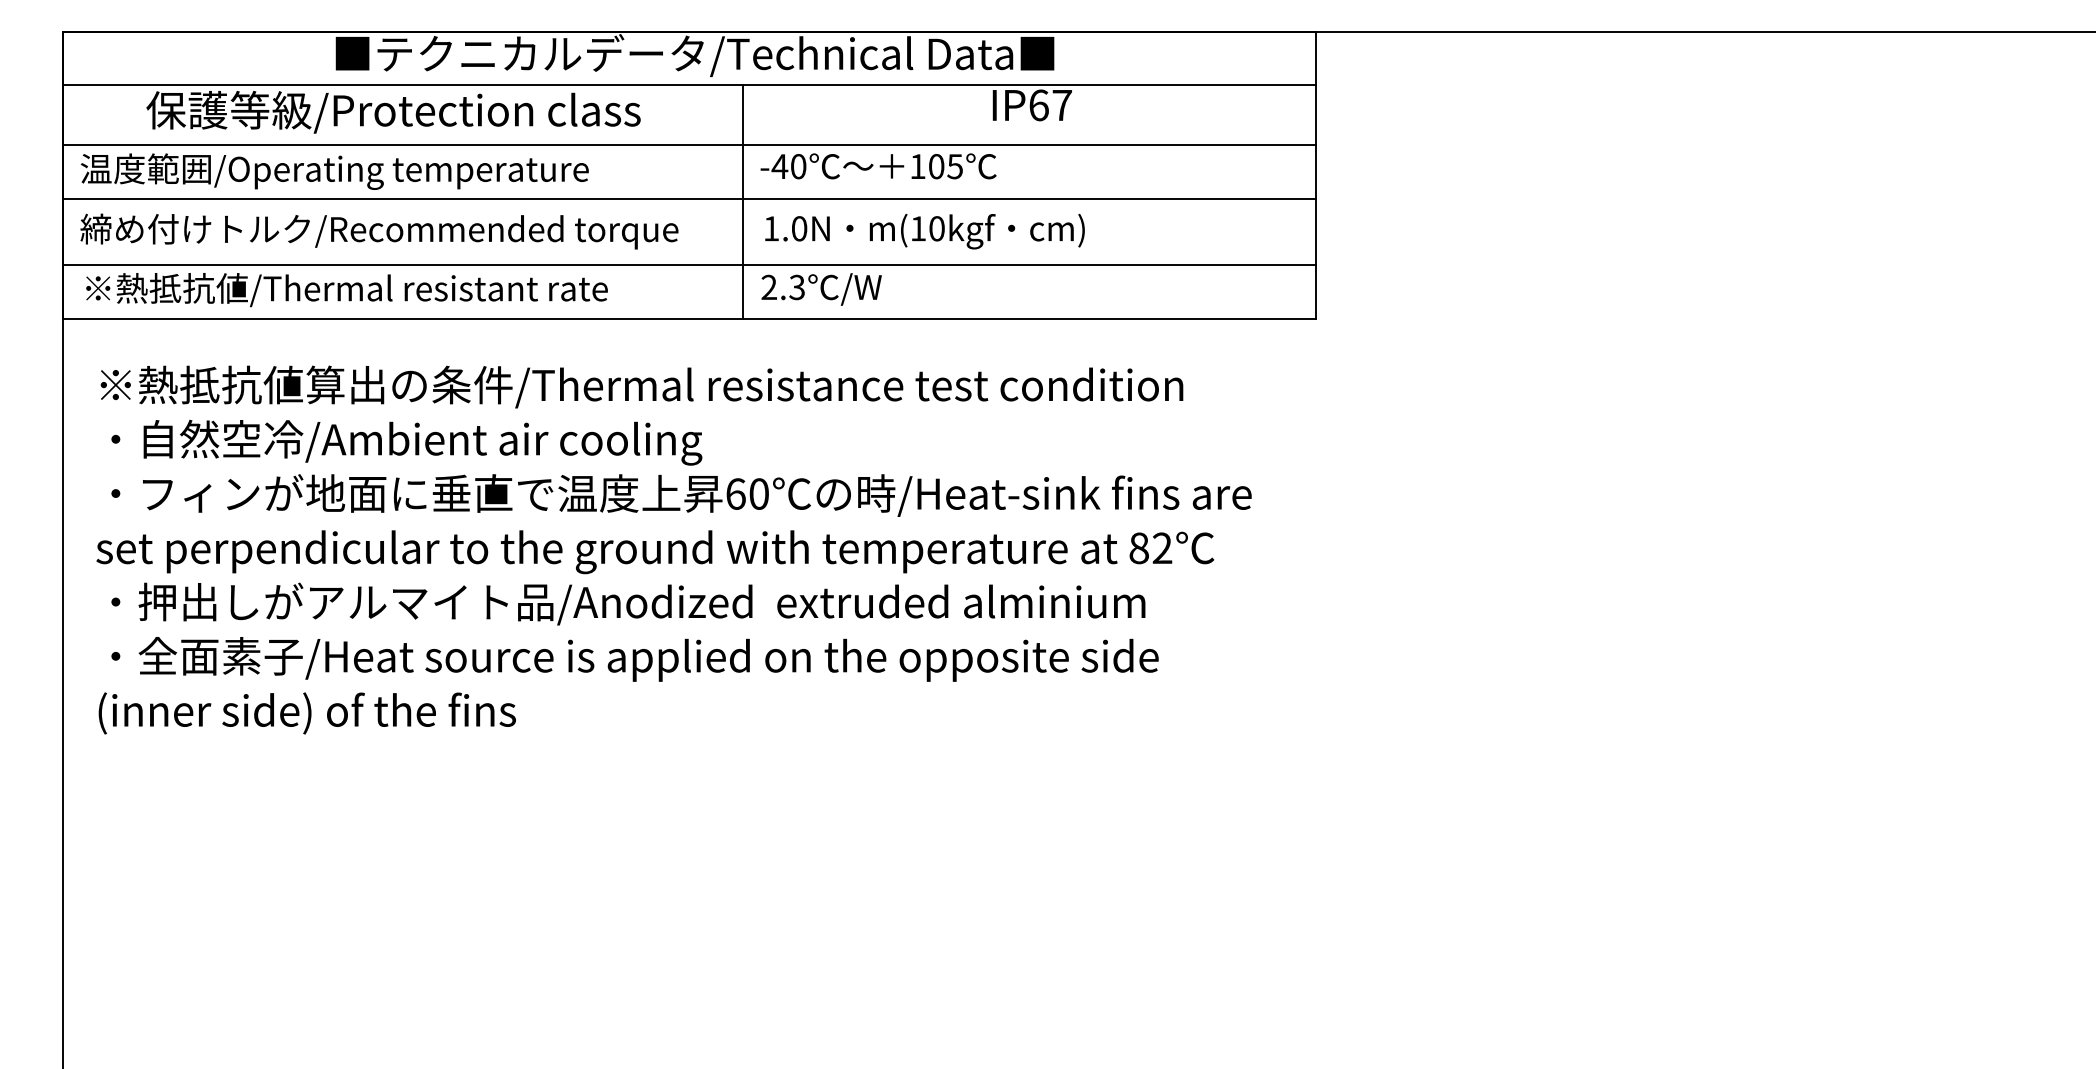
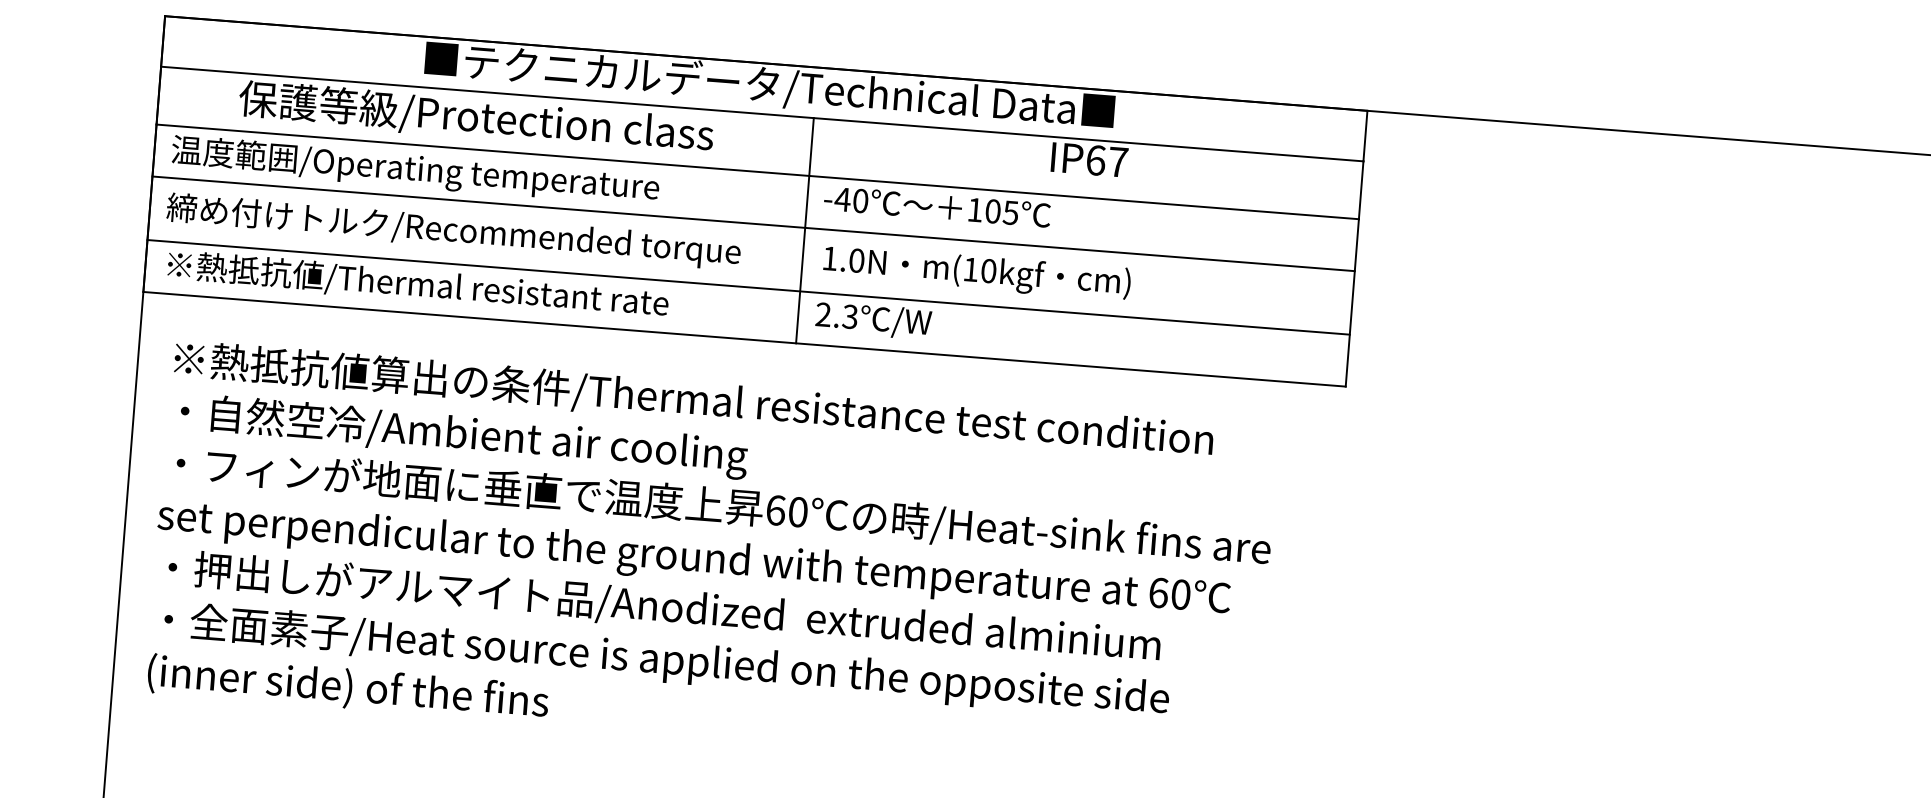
text: (1150, 548) -> (1169, 593), 82 -> 60

